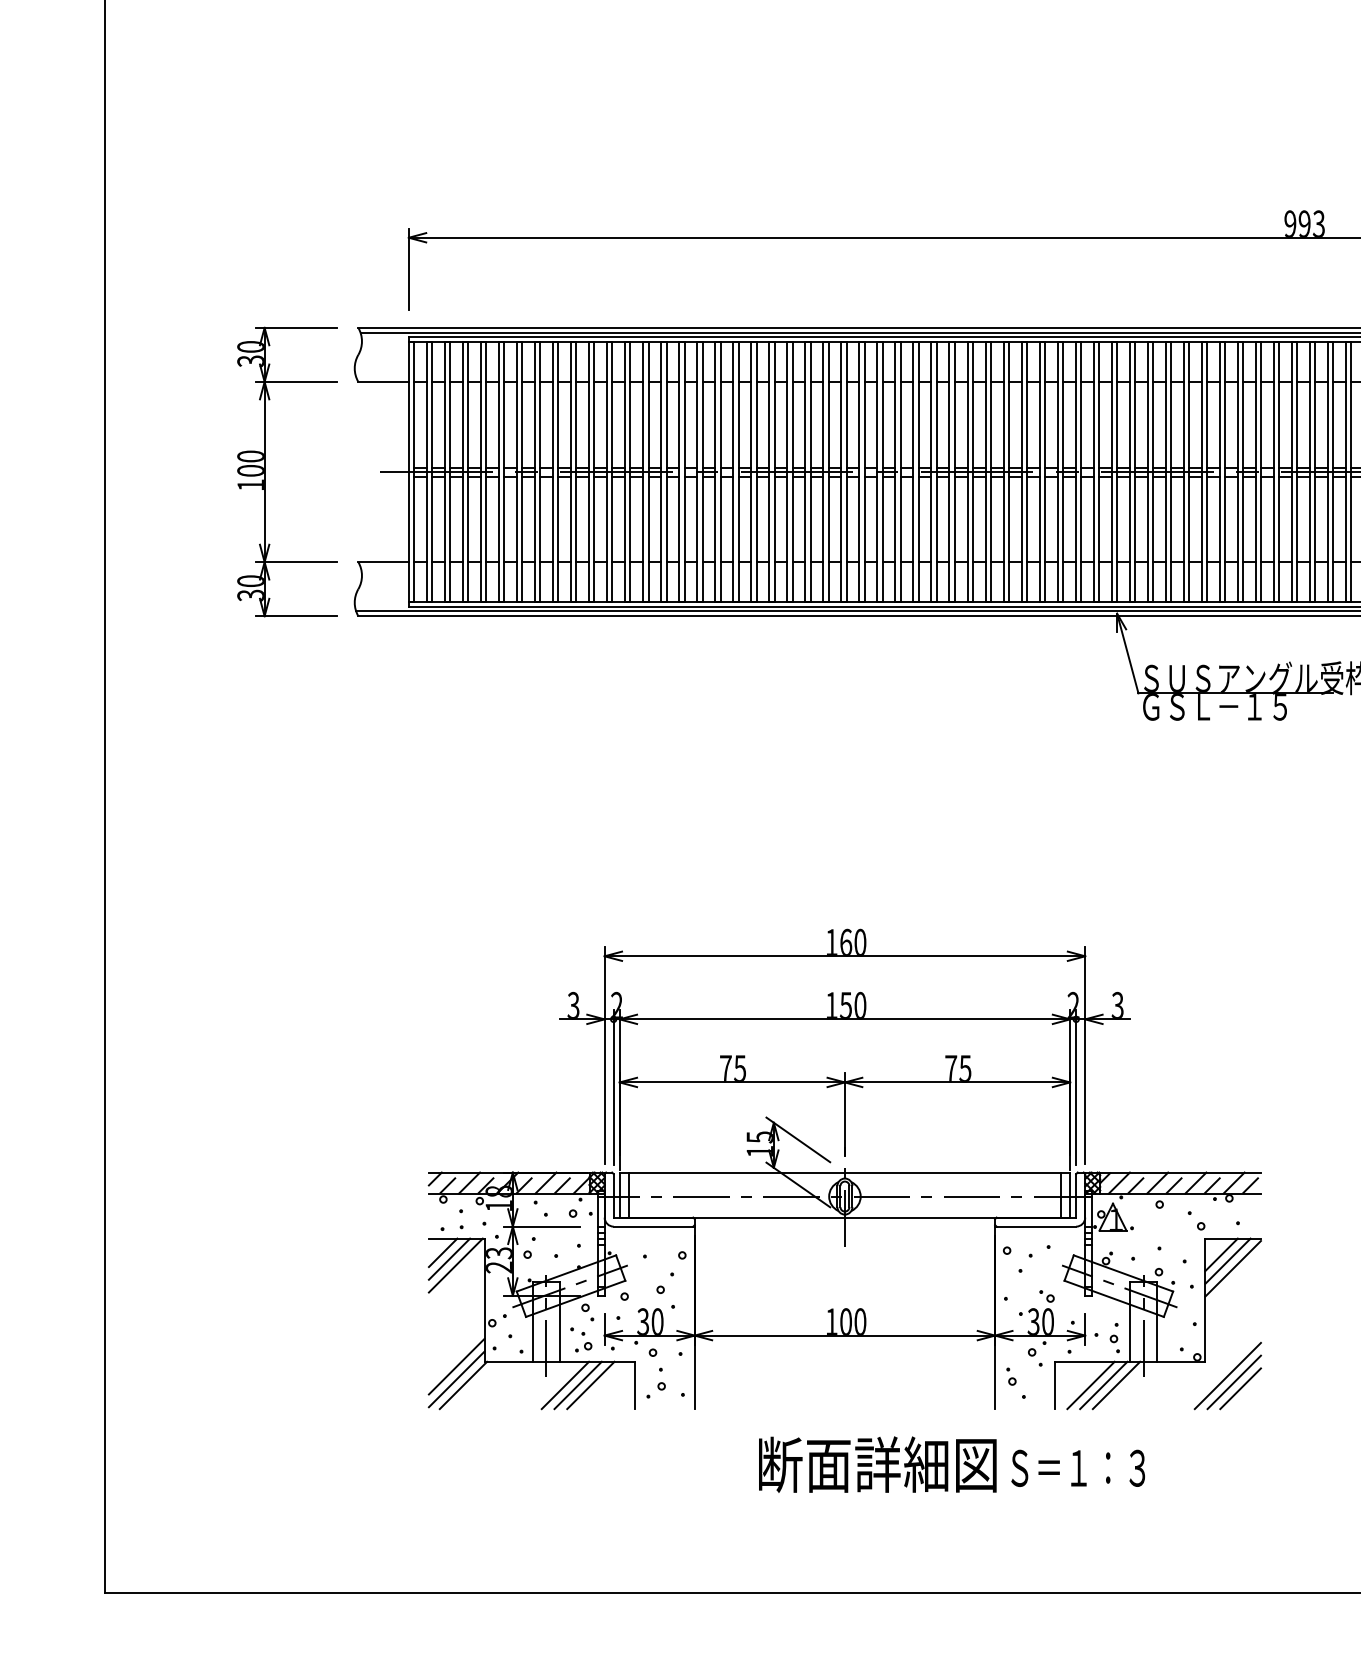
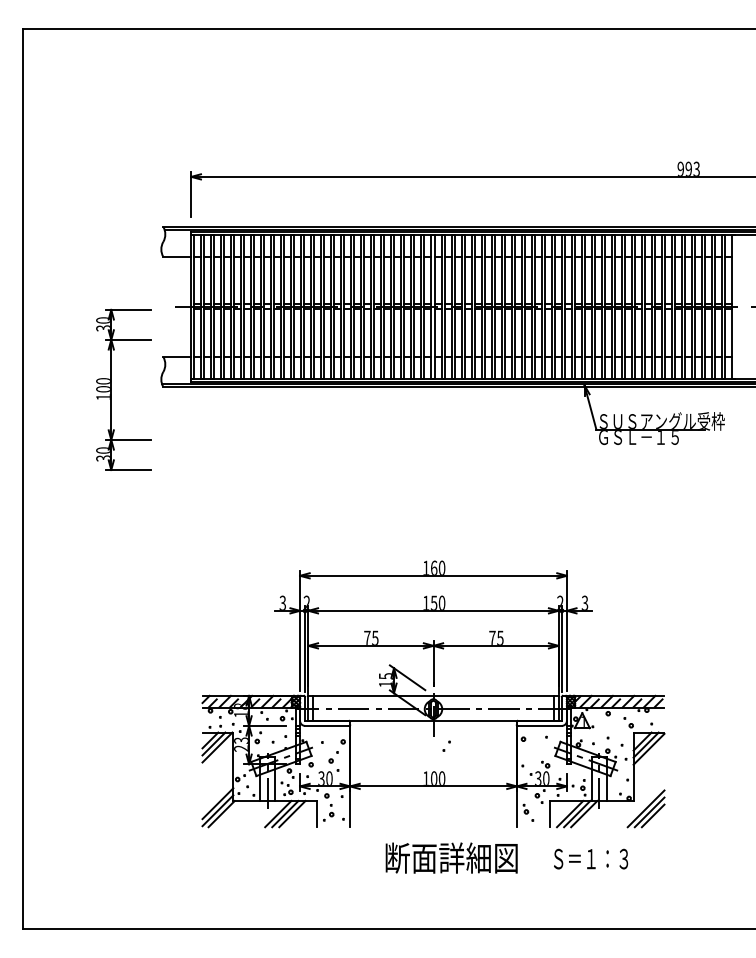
part: (265, 471) -> (111, 389), moved
part: (1025, 1261) -> (446, 745), moved
text: (1079, 1467) -> (591, 858), moved

